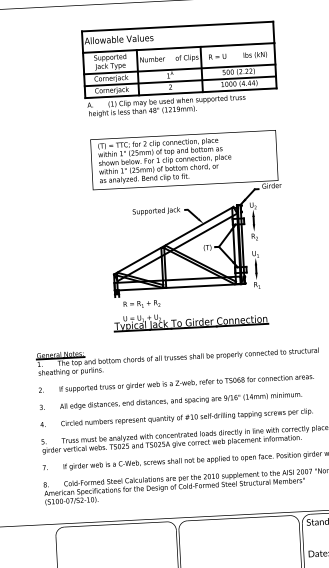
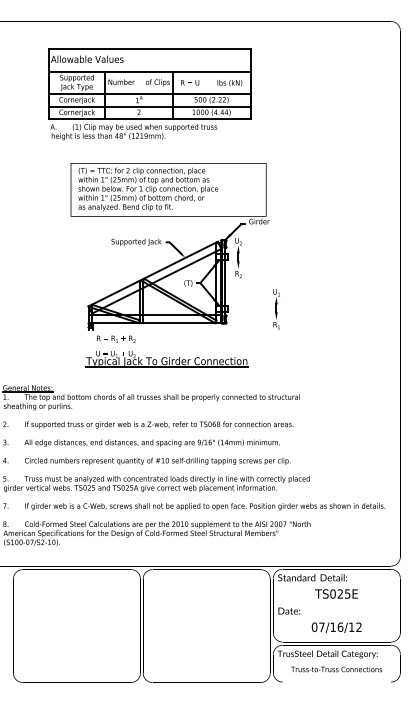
part: (179, 69) -> (149, 94), moved
part: (256, 270) -> (276, 309), moved

